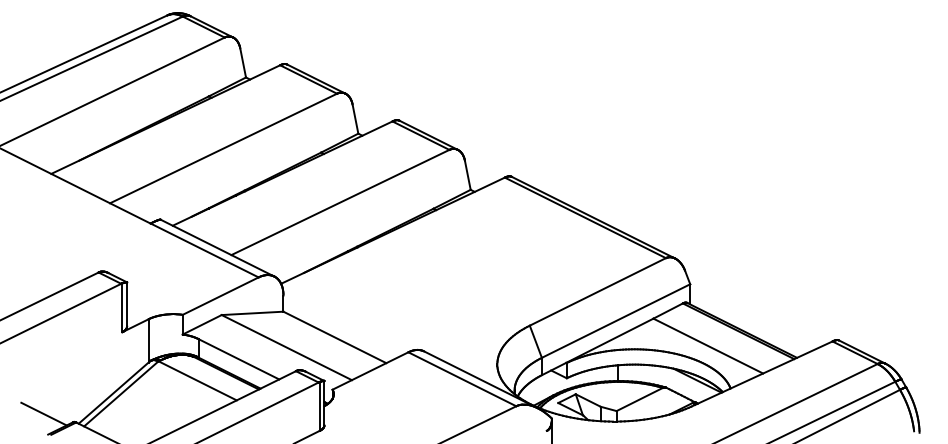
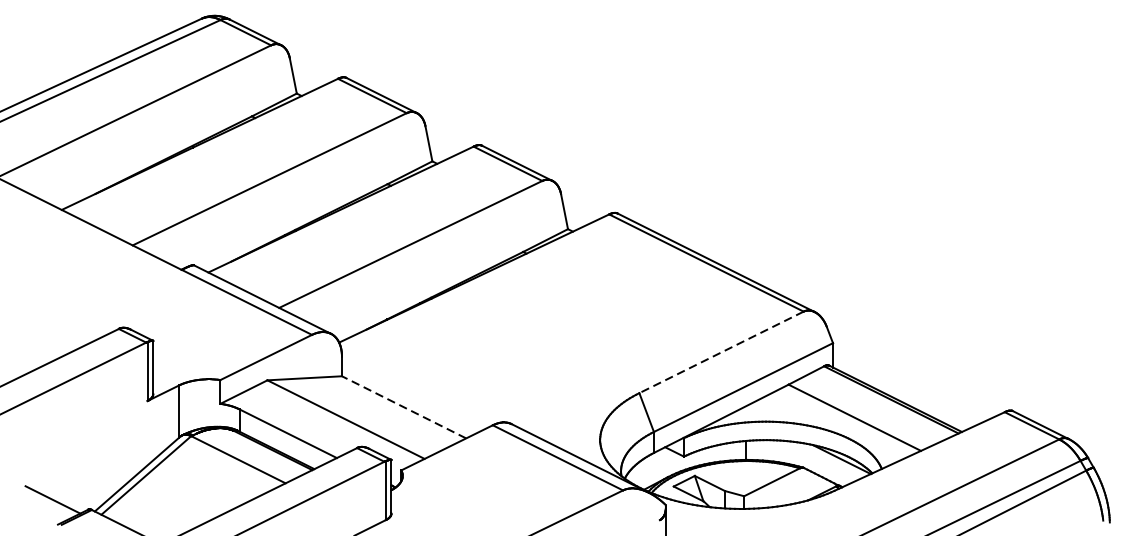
line: (597, 291) -> (721, 351), solid -> dashed
line: (334, 337) -> (403, 407), solid -> dashed

